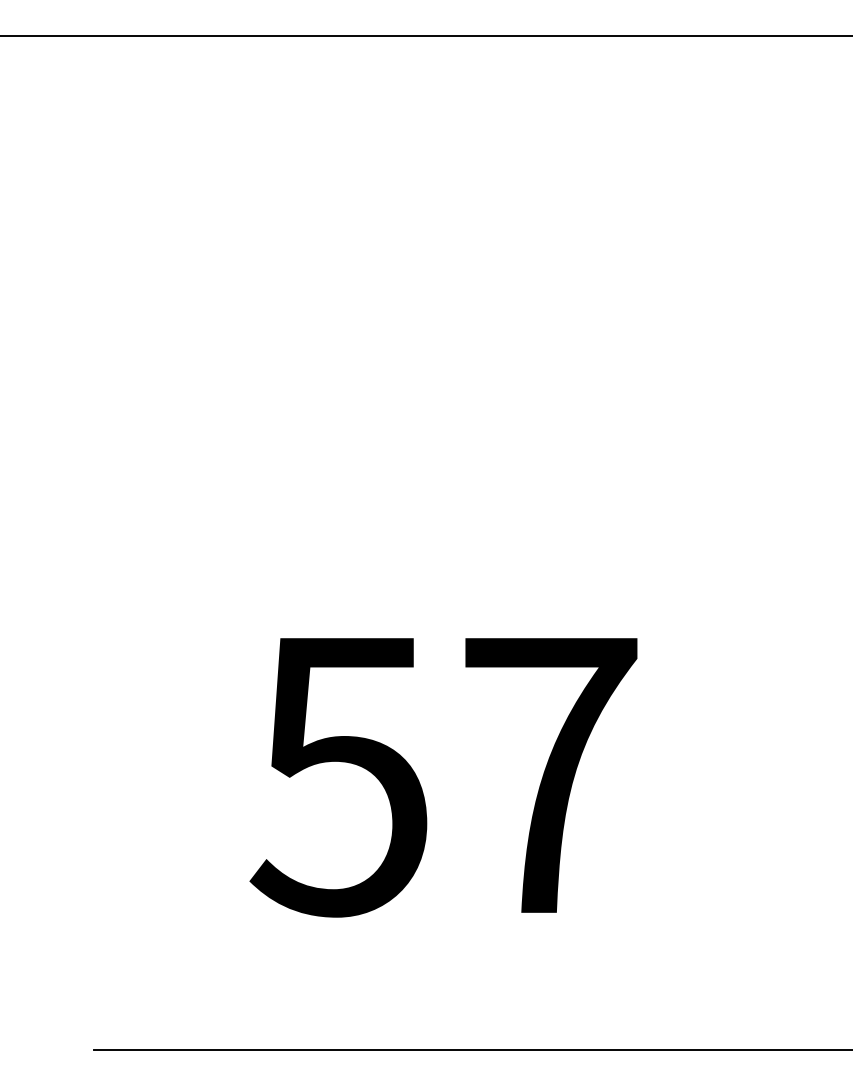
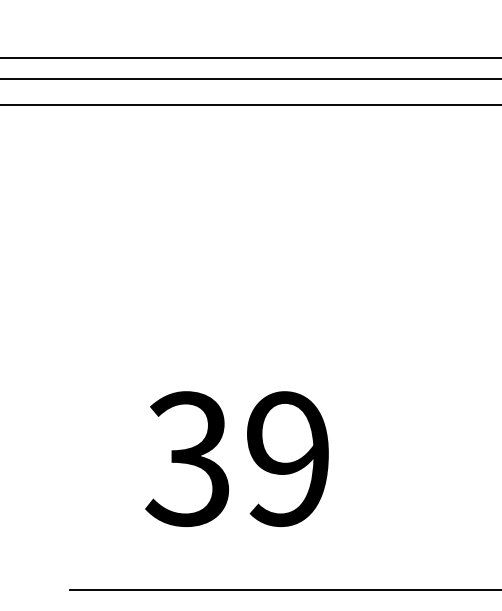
text: (443, 776) -> (237, 459), 57 -> 39

